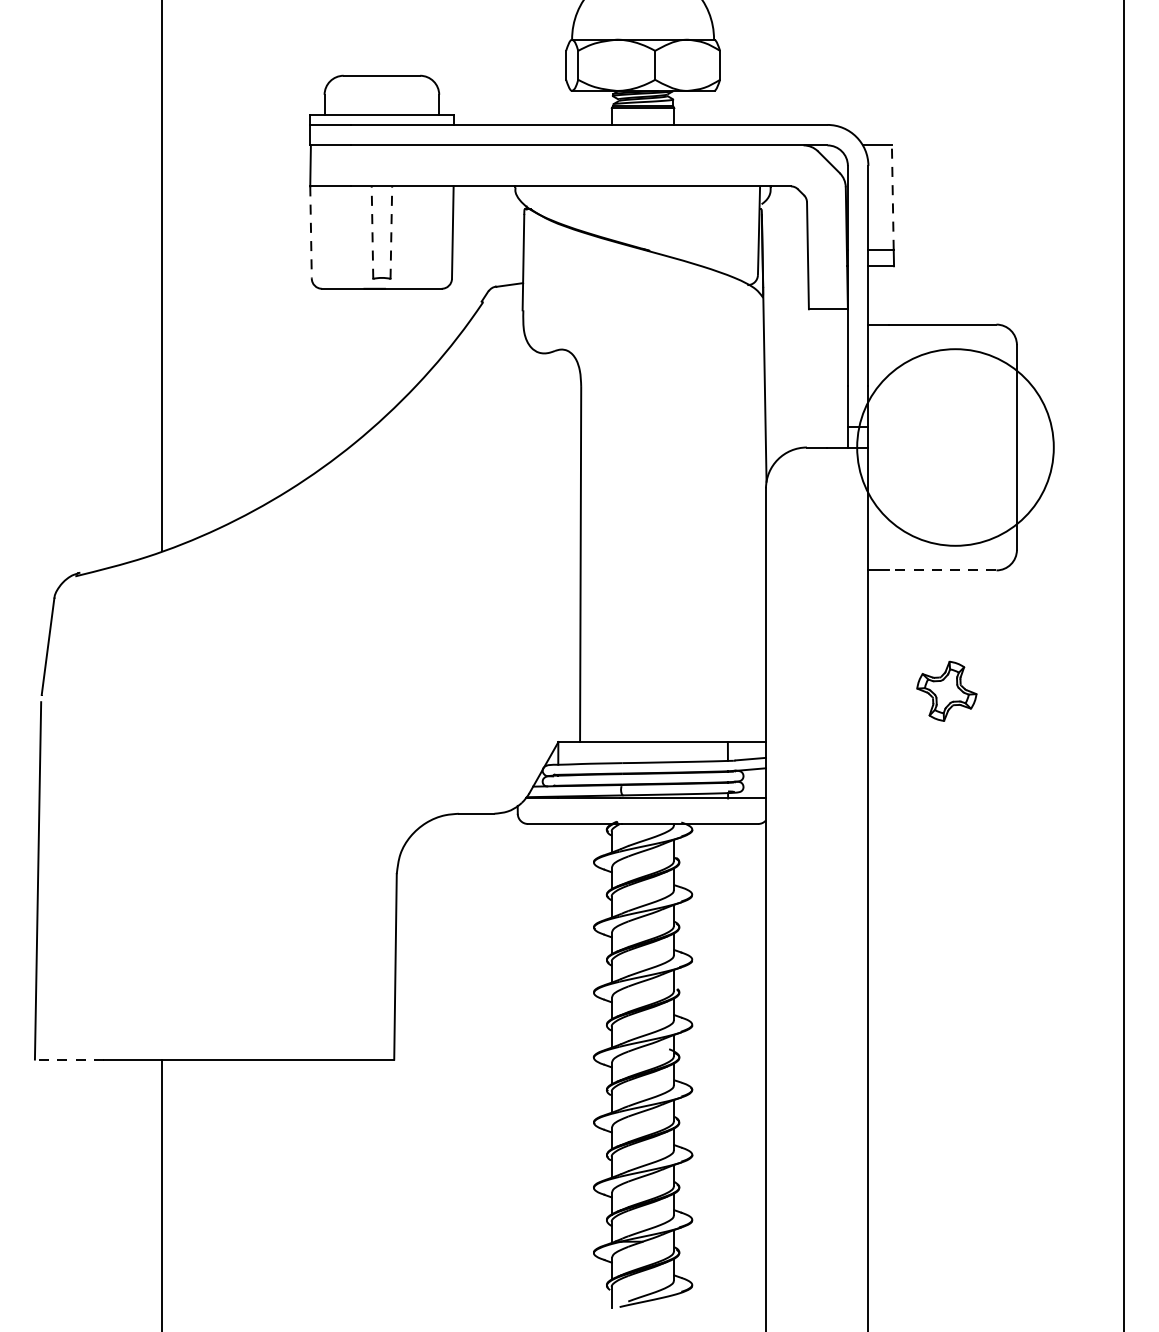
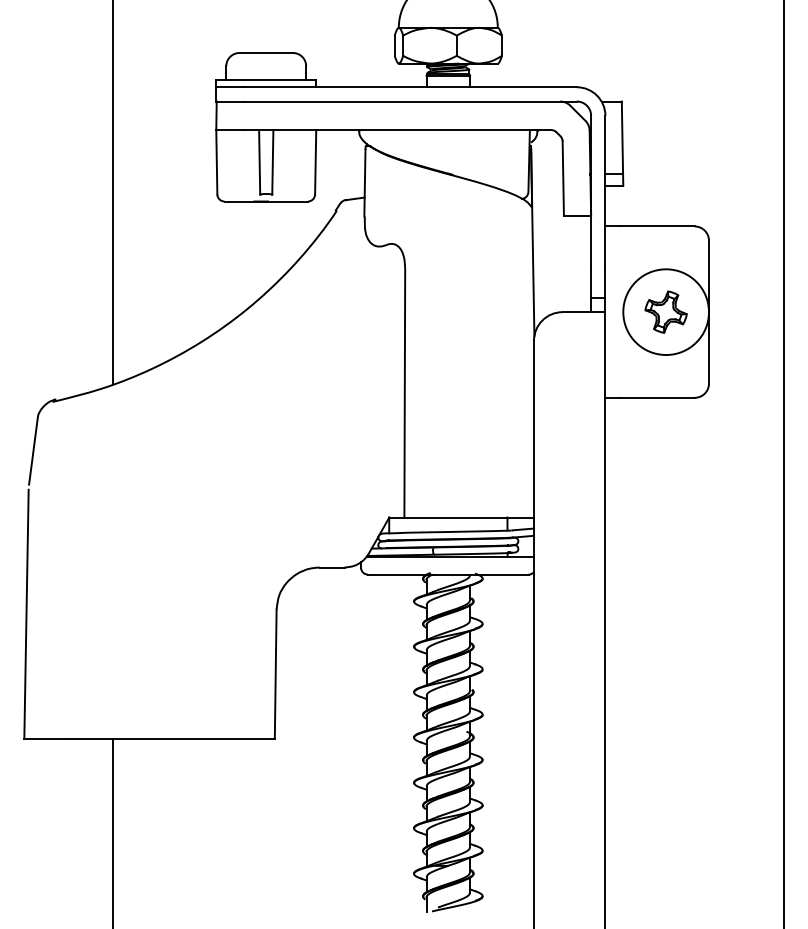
line: (892, 196) -> (622, 137), dashed -> solid
line: (372, 231) -> (259, 161), dashed -> solid
line: (390, 231) -> (272, 161), dashed -> solid
line: (310, 232) -> (216, 162), dashed -> solid
circle: (954, 447) -> (665, 312), size x0.62
line: (943, 569) -> (657, 397), dashed -> solid
part: (945, 690) -> (665, 311), moved
line: (69, 1058) -> (48, 738), dashed -> solid

